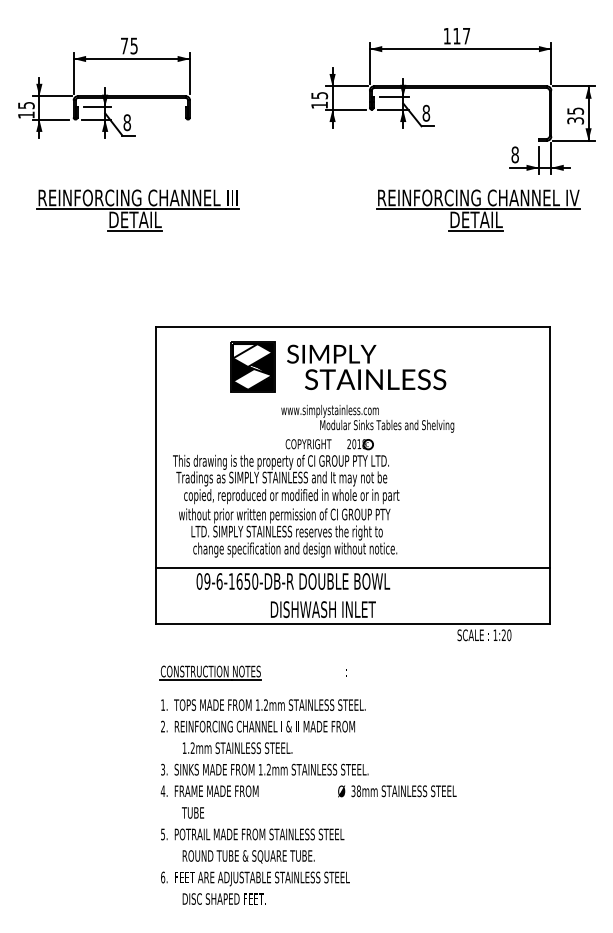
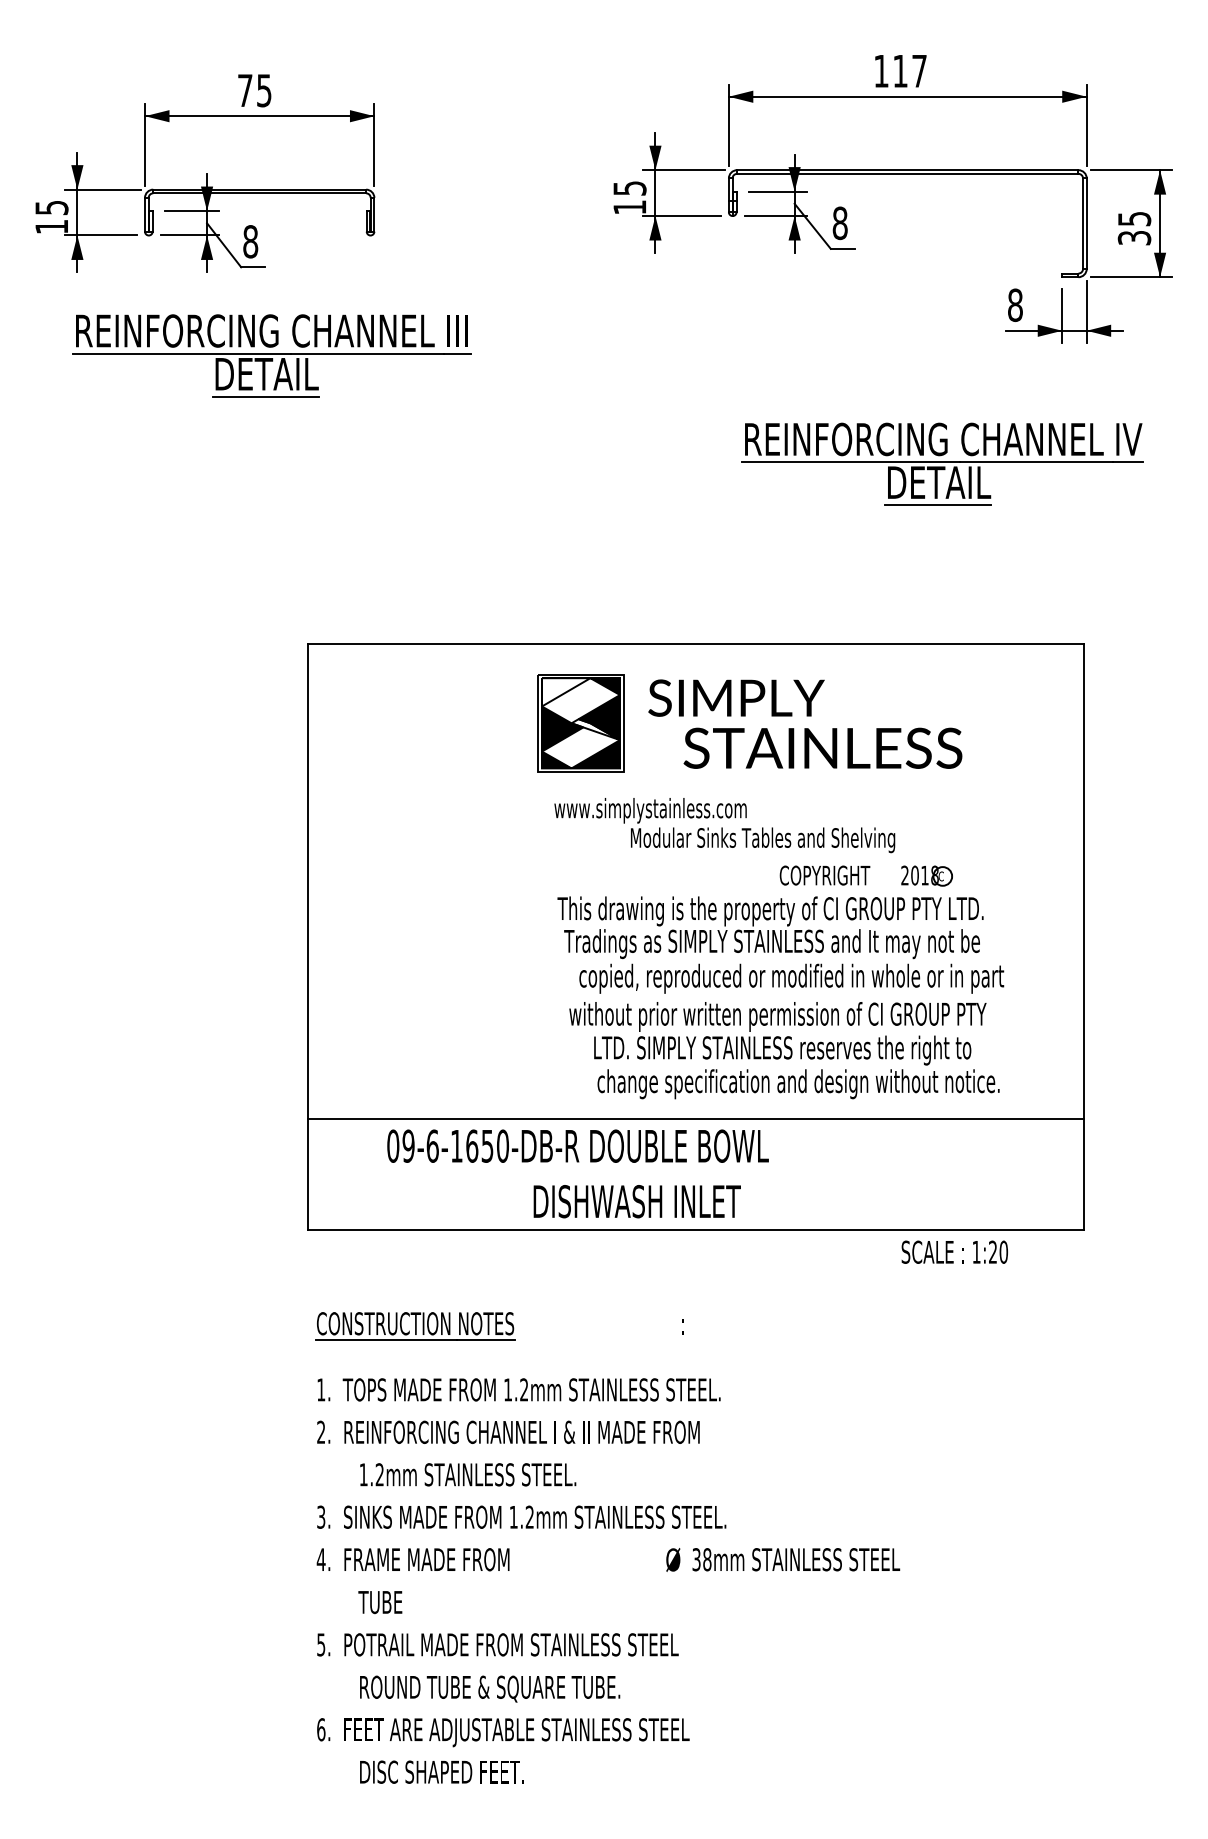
part: (137, 210) -> (270, 355), moved
part: (478, 210) -> (943, 464), moved
part: (338, 366) -> (749, 722), moved
part: (286, 498) -> (781, 982), moved

